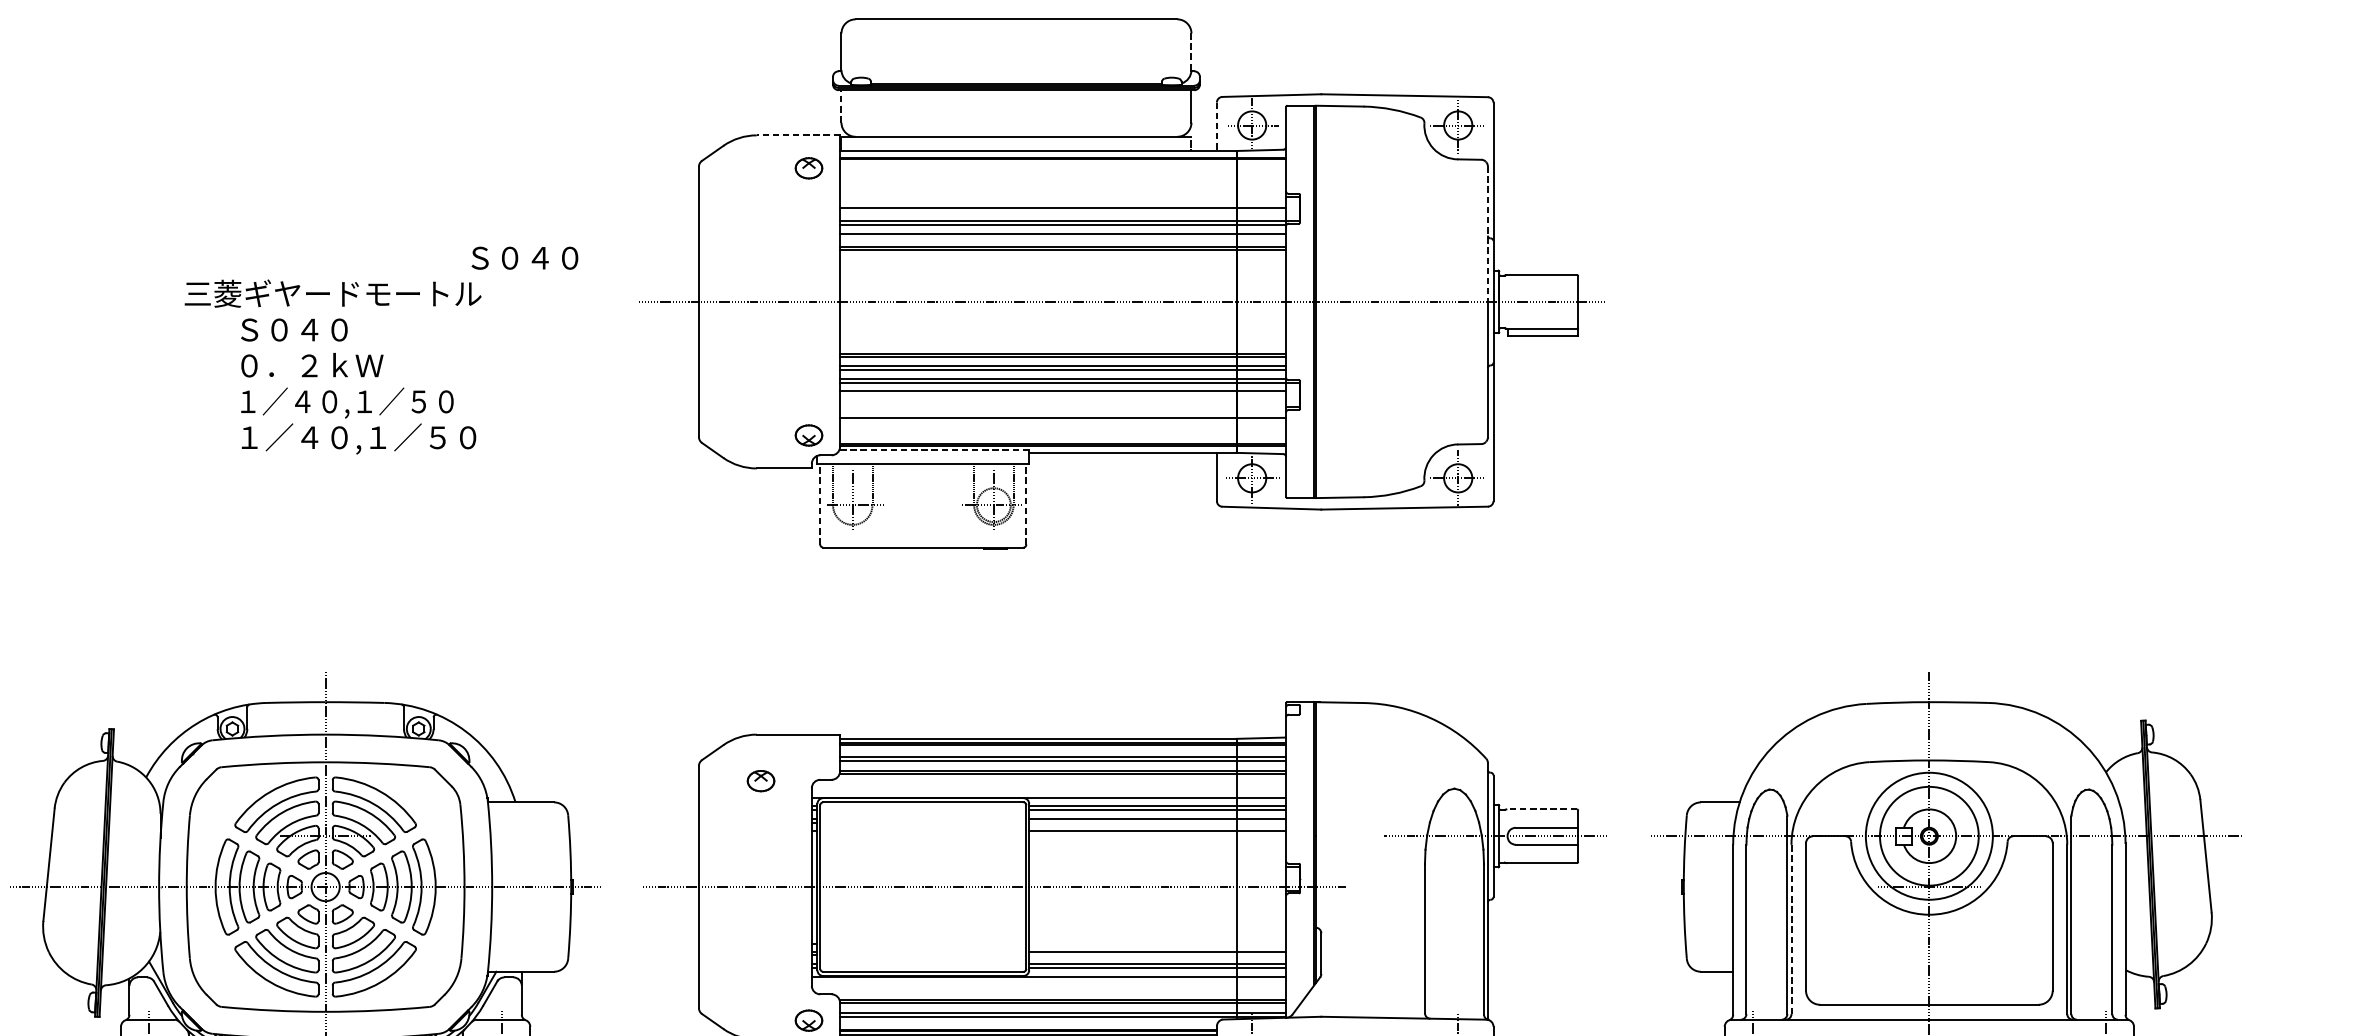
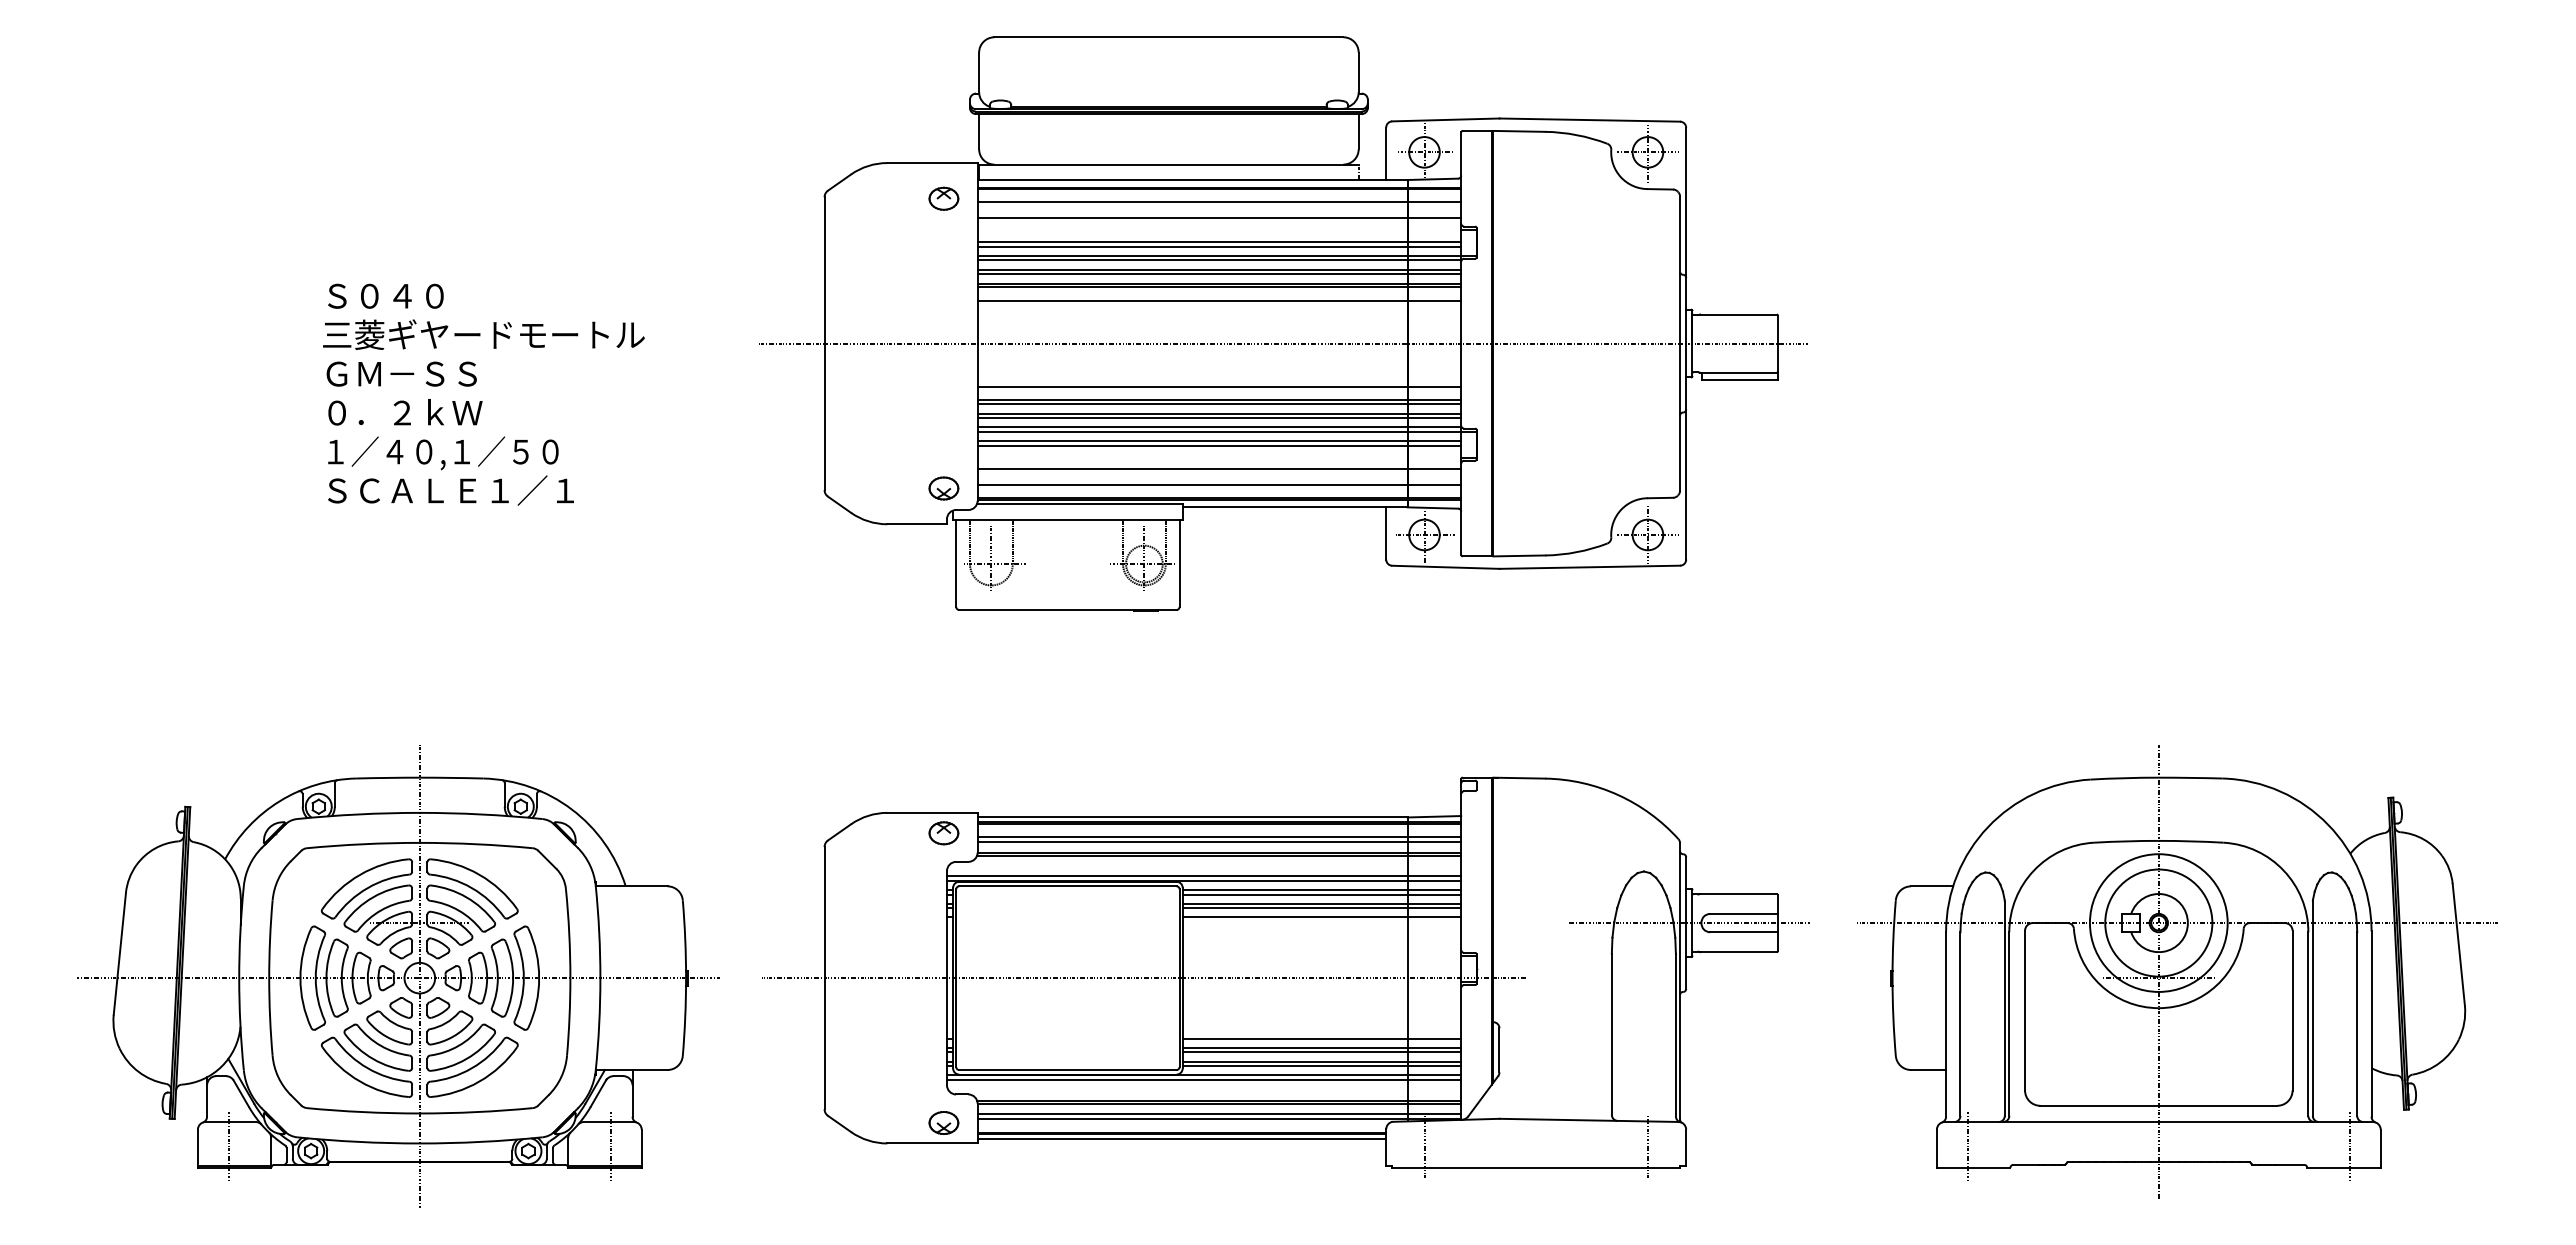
line: (1191, 51) -> (1358, 72), dashed -> solid
line: (841, 106) -> (979, 131), dashed -> solid
line: (1217, 127) -> (1386, 154), dashed -> solid
line: (797, 135) -> (931, 163), dashed -> solid
line: (1063, 171) -> (1219, 202), added
line: (1063, 186) -> (1219, 218), added
line: (1063, 212) -> (1219, 246), added
line: (1488, 234) -> (1680, 270), dashed -> solid
line: (1063, 237) -> (1219, 273), added
text: (524, 257) -> (385, 295), moved
line: (1063, 262) -> (1219, 300), added
text: (332, 293) -> (483, 334), moved
text: (308, 329) -> (401, 373), Ｓ０４０ -> ＧＭ－ＳＳ
line: (1063, 341) -> (1219, 386), added
line: (1063, 395) -> (1219, 445), added
line: (1063, 431) -> (1219, 484), added
text: (358, 439) -> (455, 492), １／４０,１／５０ -> ＳＣＡＬＥ１／１
line: (934, 450) -> (1079, 504), dashed -> solid
line: (820, 504) -> (956, 563), dashed -> solid
line: (1026, 504) -> (1179, 563), dashed -> solid
part: (760, 781) -> (943, 833), moved
line: (1049, 793) -> (1204, 876), added
line: (1540, 809) -> (1737, 894), dashed -> solid
line: (1157, 822) -> (1321, 908), added
line: (1791, 929) -> (2009, 1024), dashed -> solid
line: (1157, 943) -> (1321, 1039), added
line: (1157, 955) -> (1321, 1052), added
line: (1049, 981) -> (1204, 1080), added

